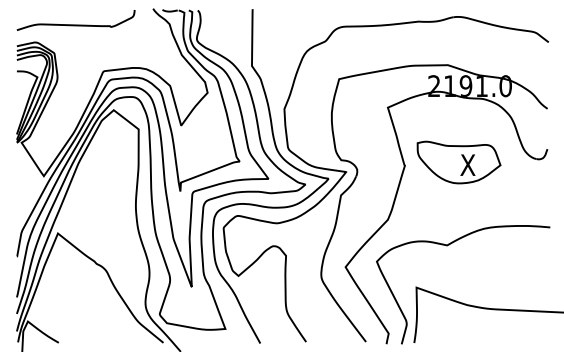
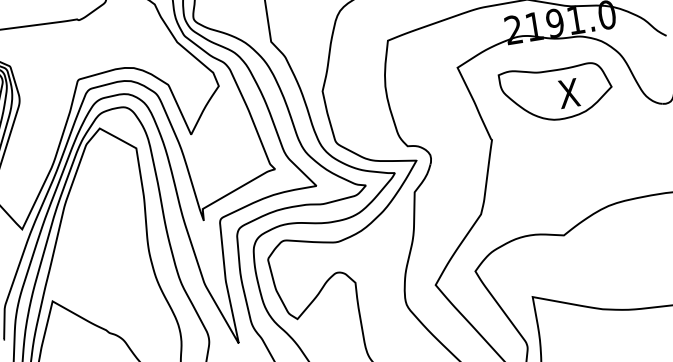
part: (458, 162) -> (556, 91), moved

